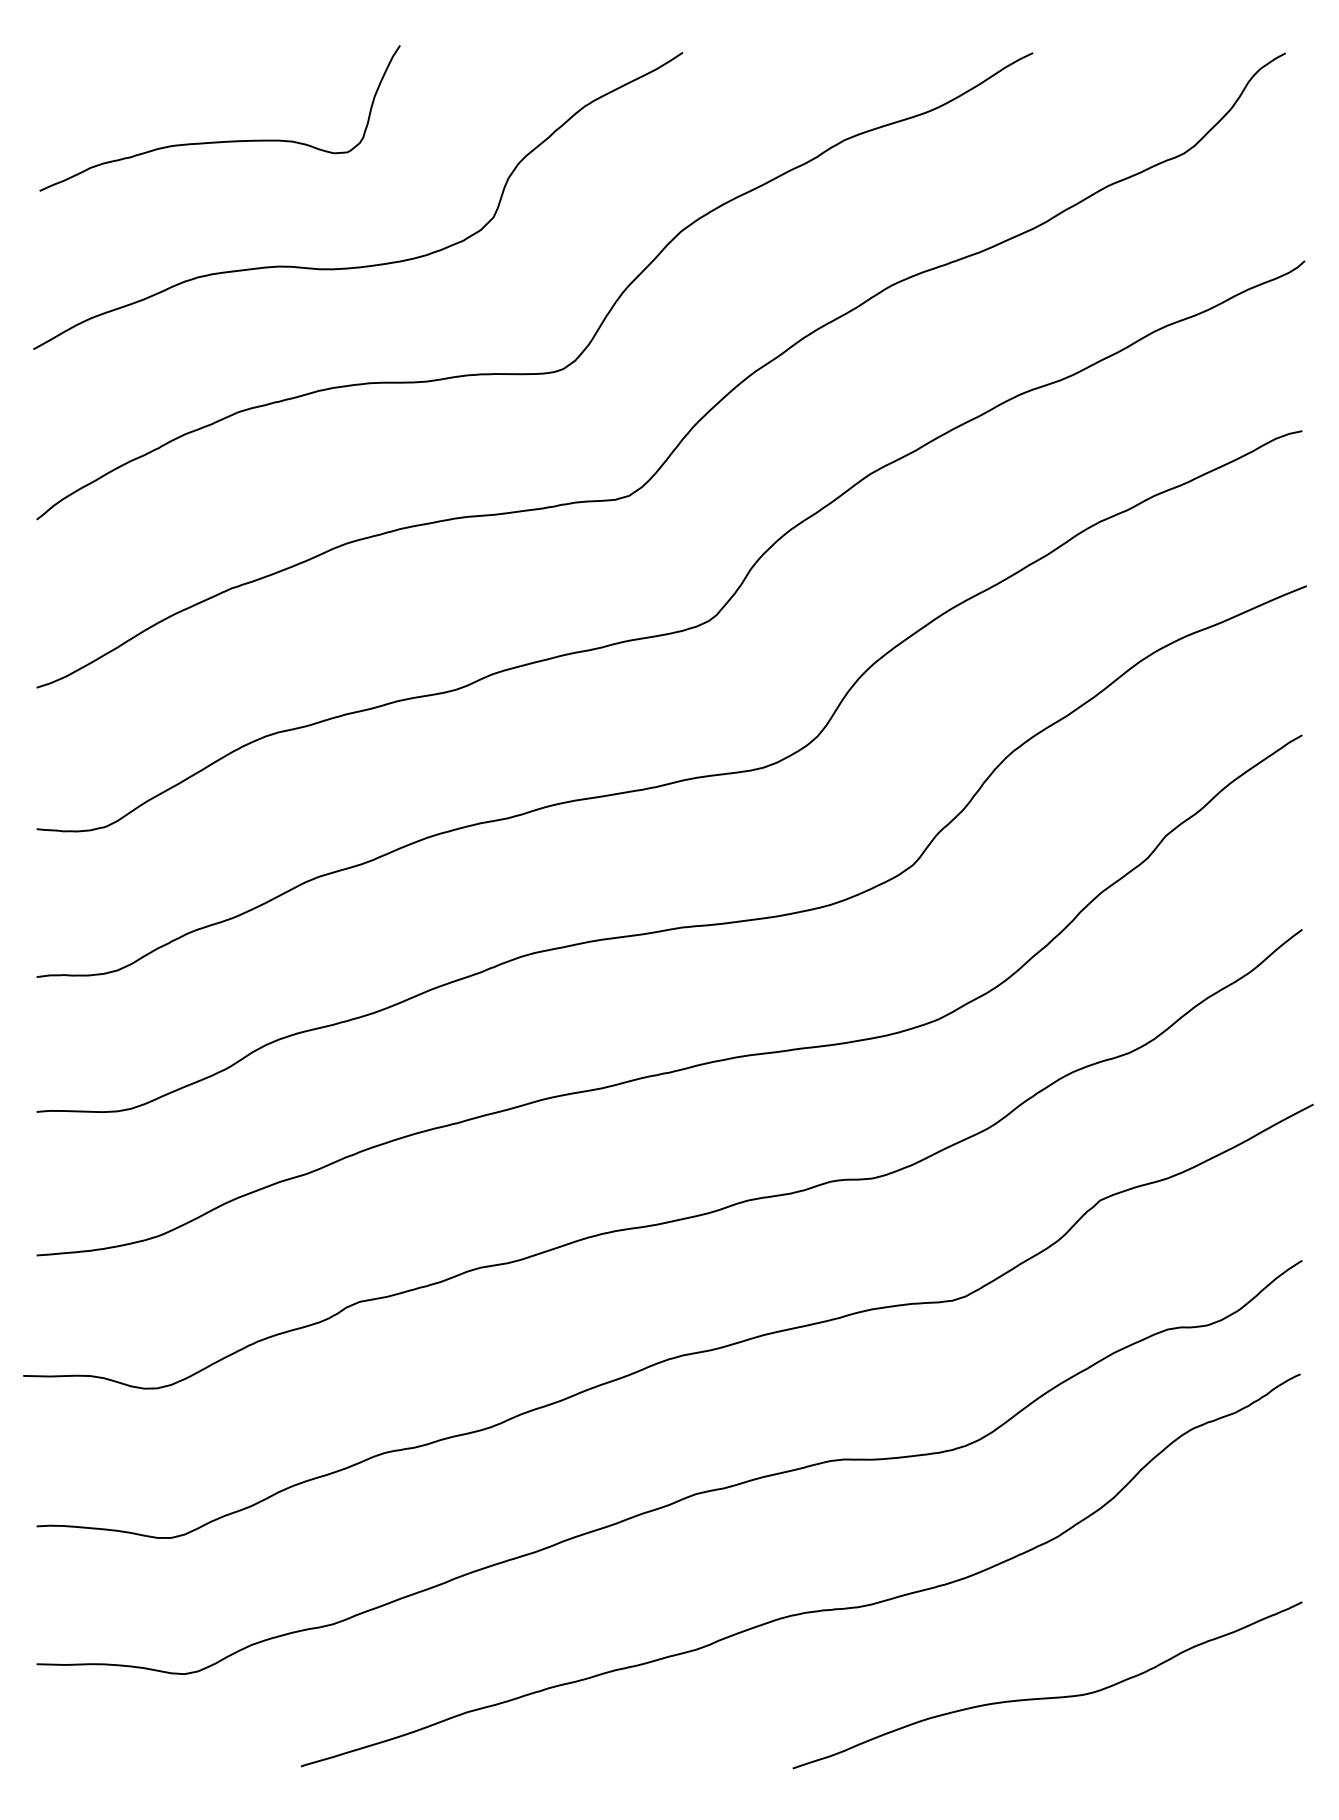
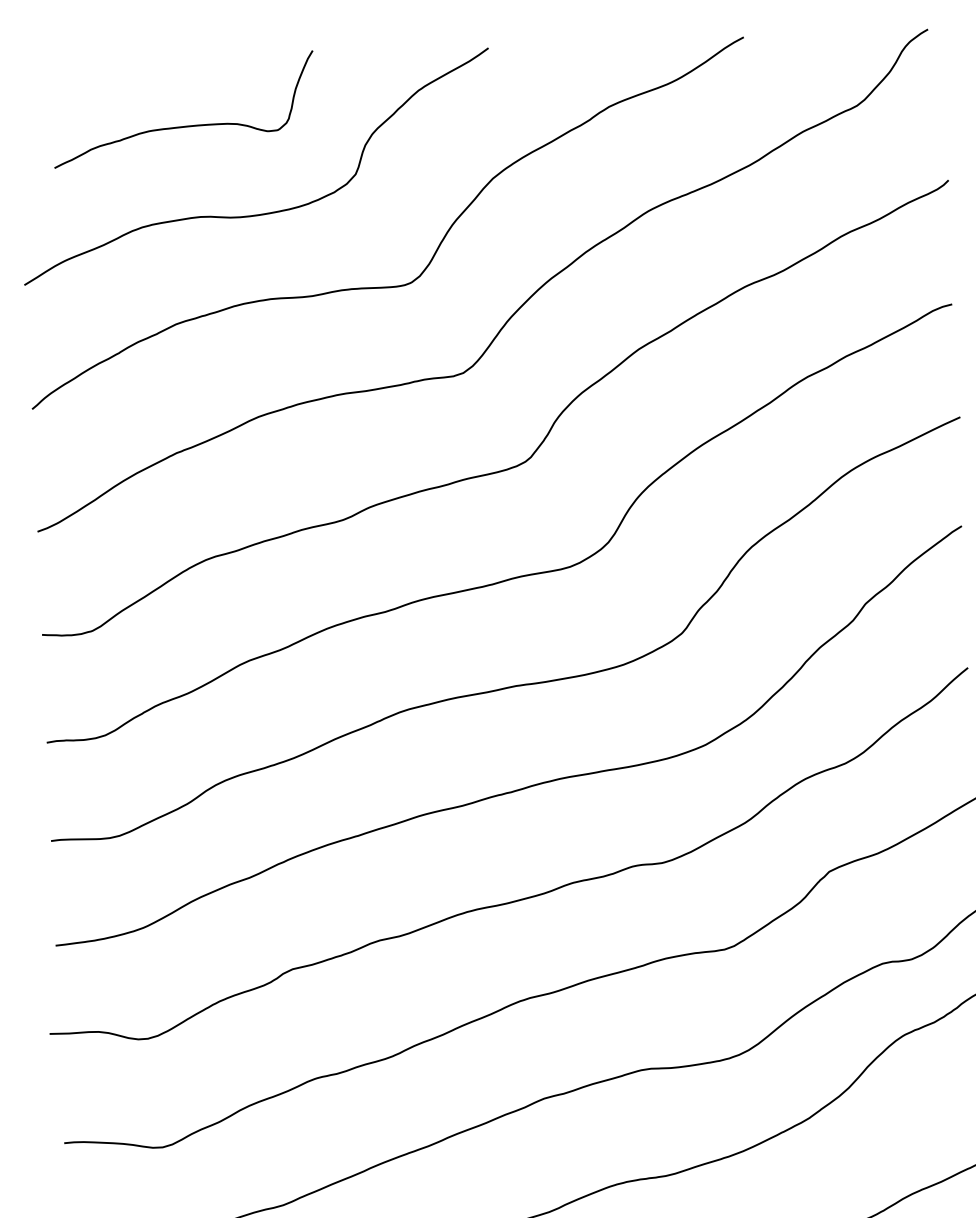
curve: (219, 141) -> (184, 126), moved

